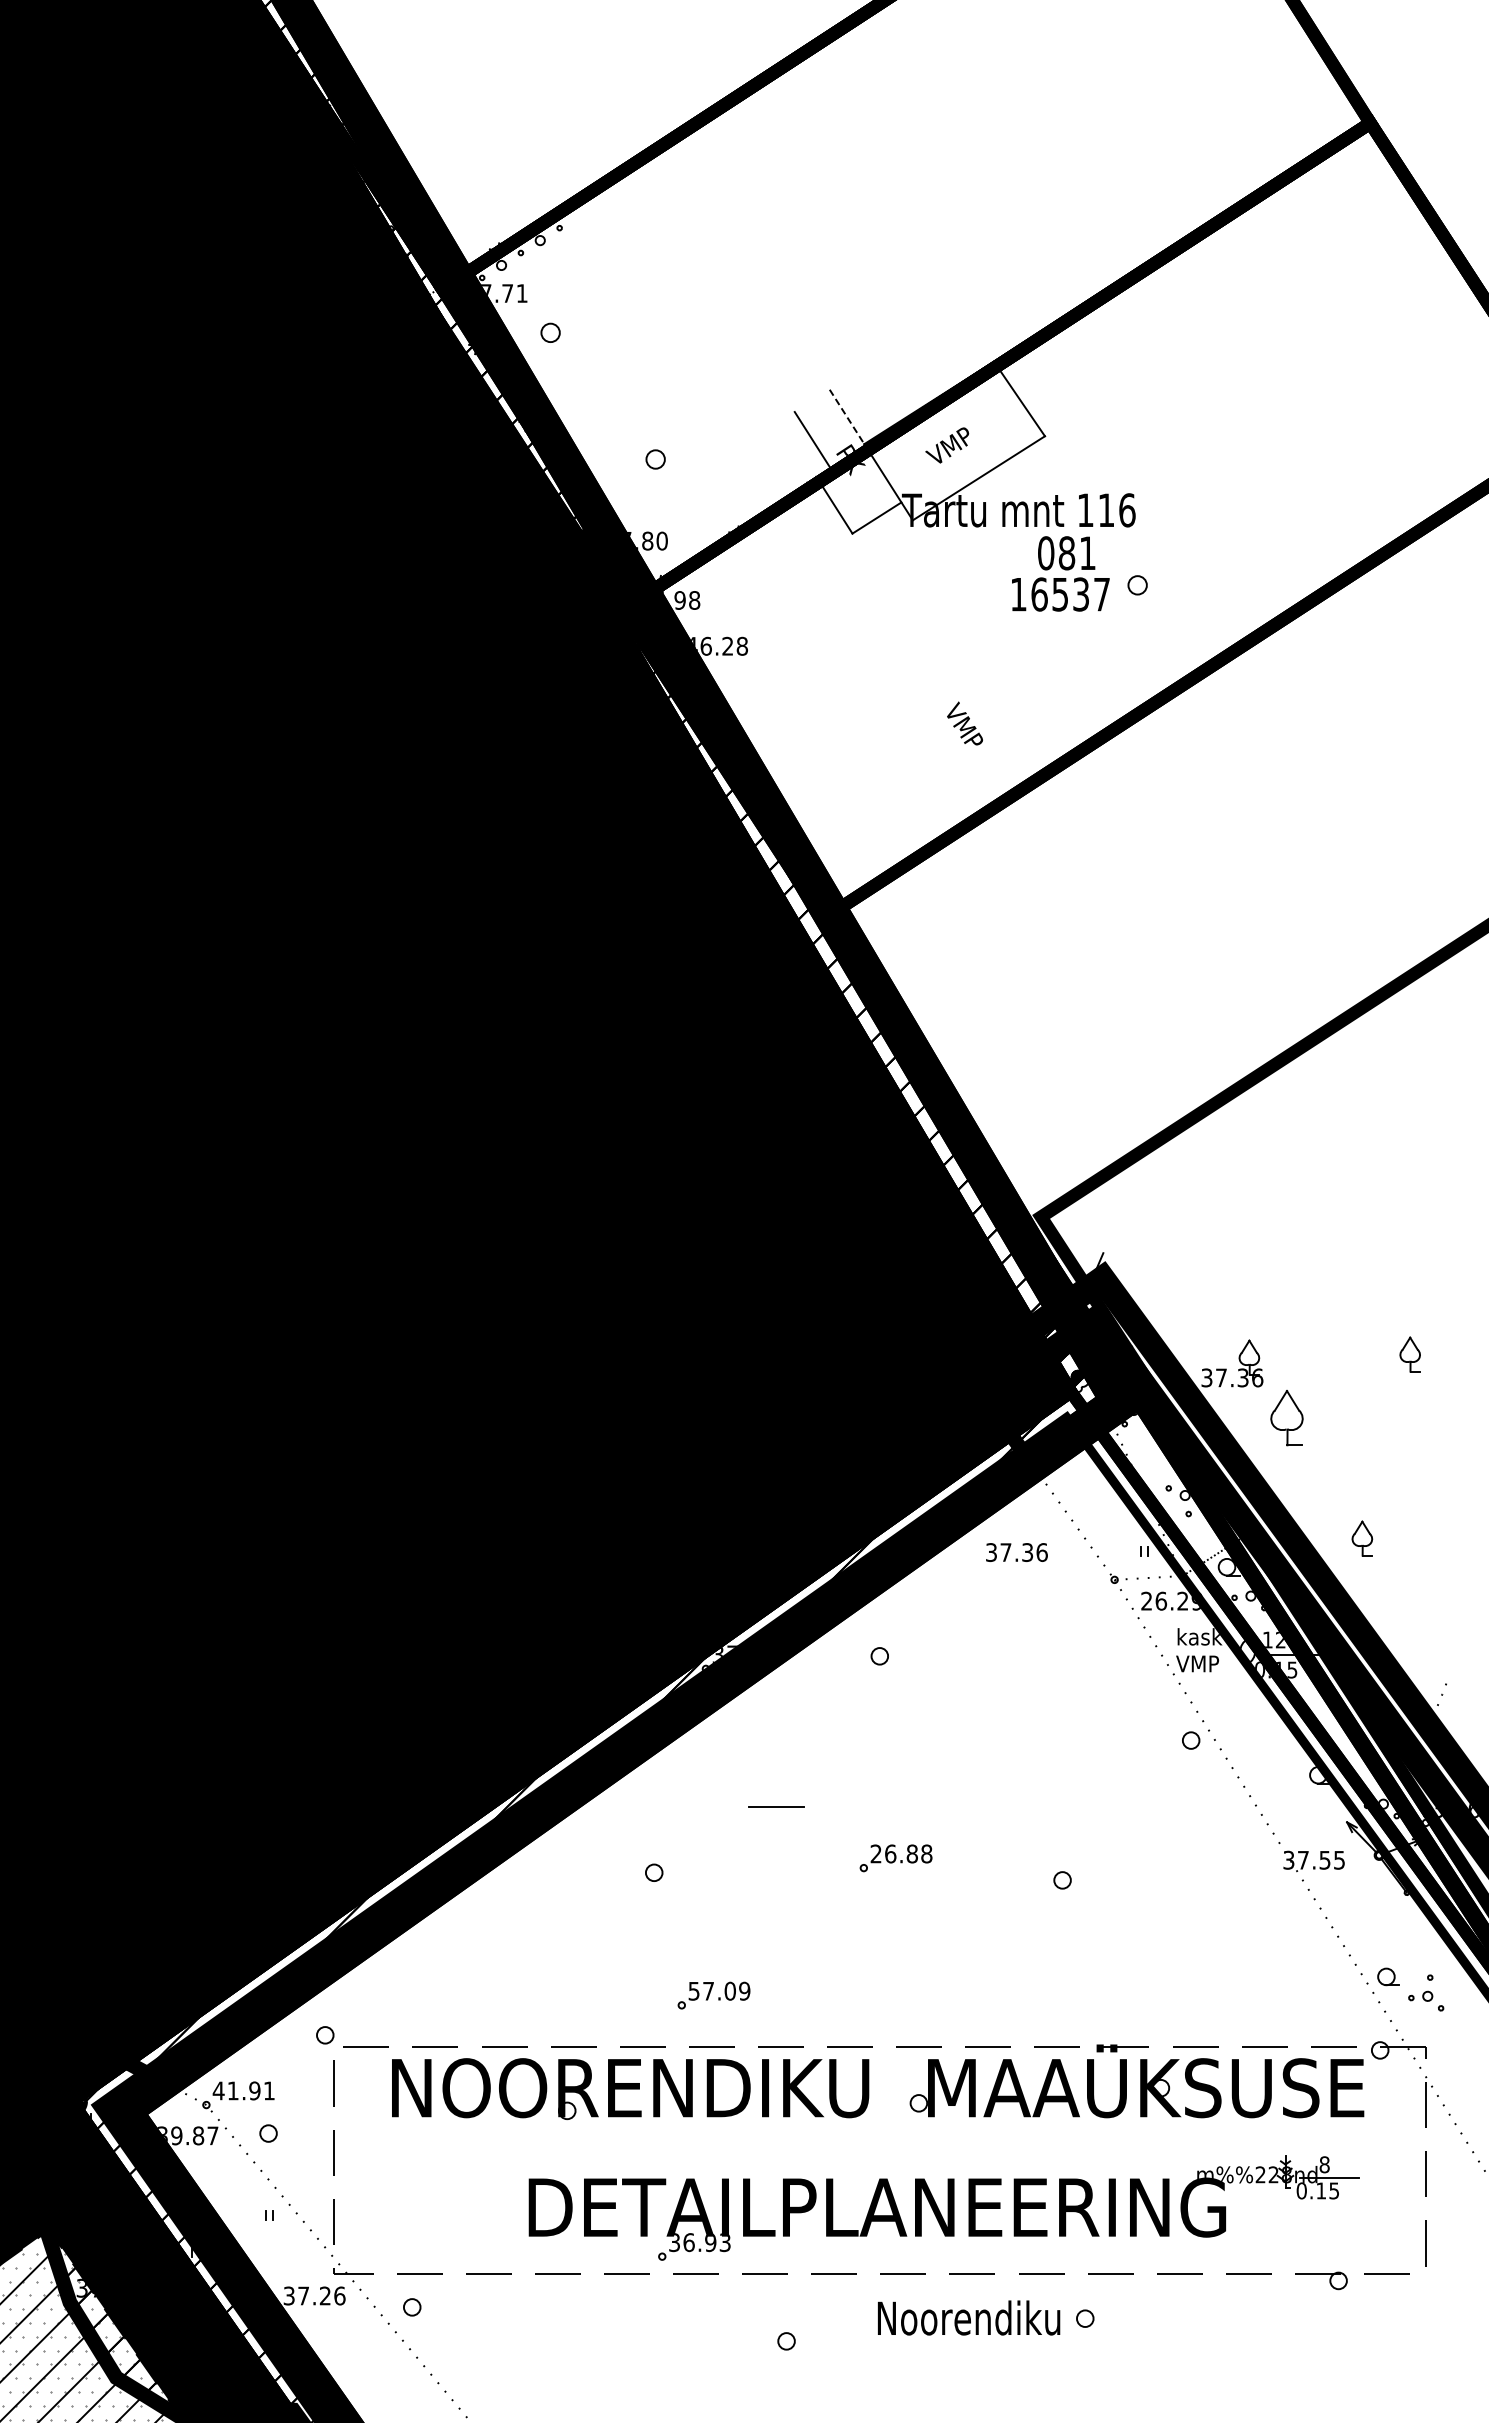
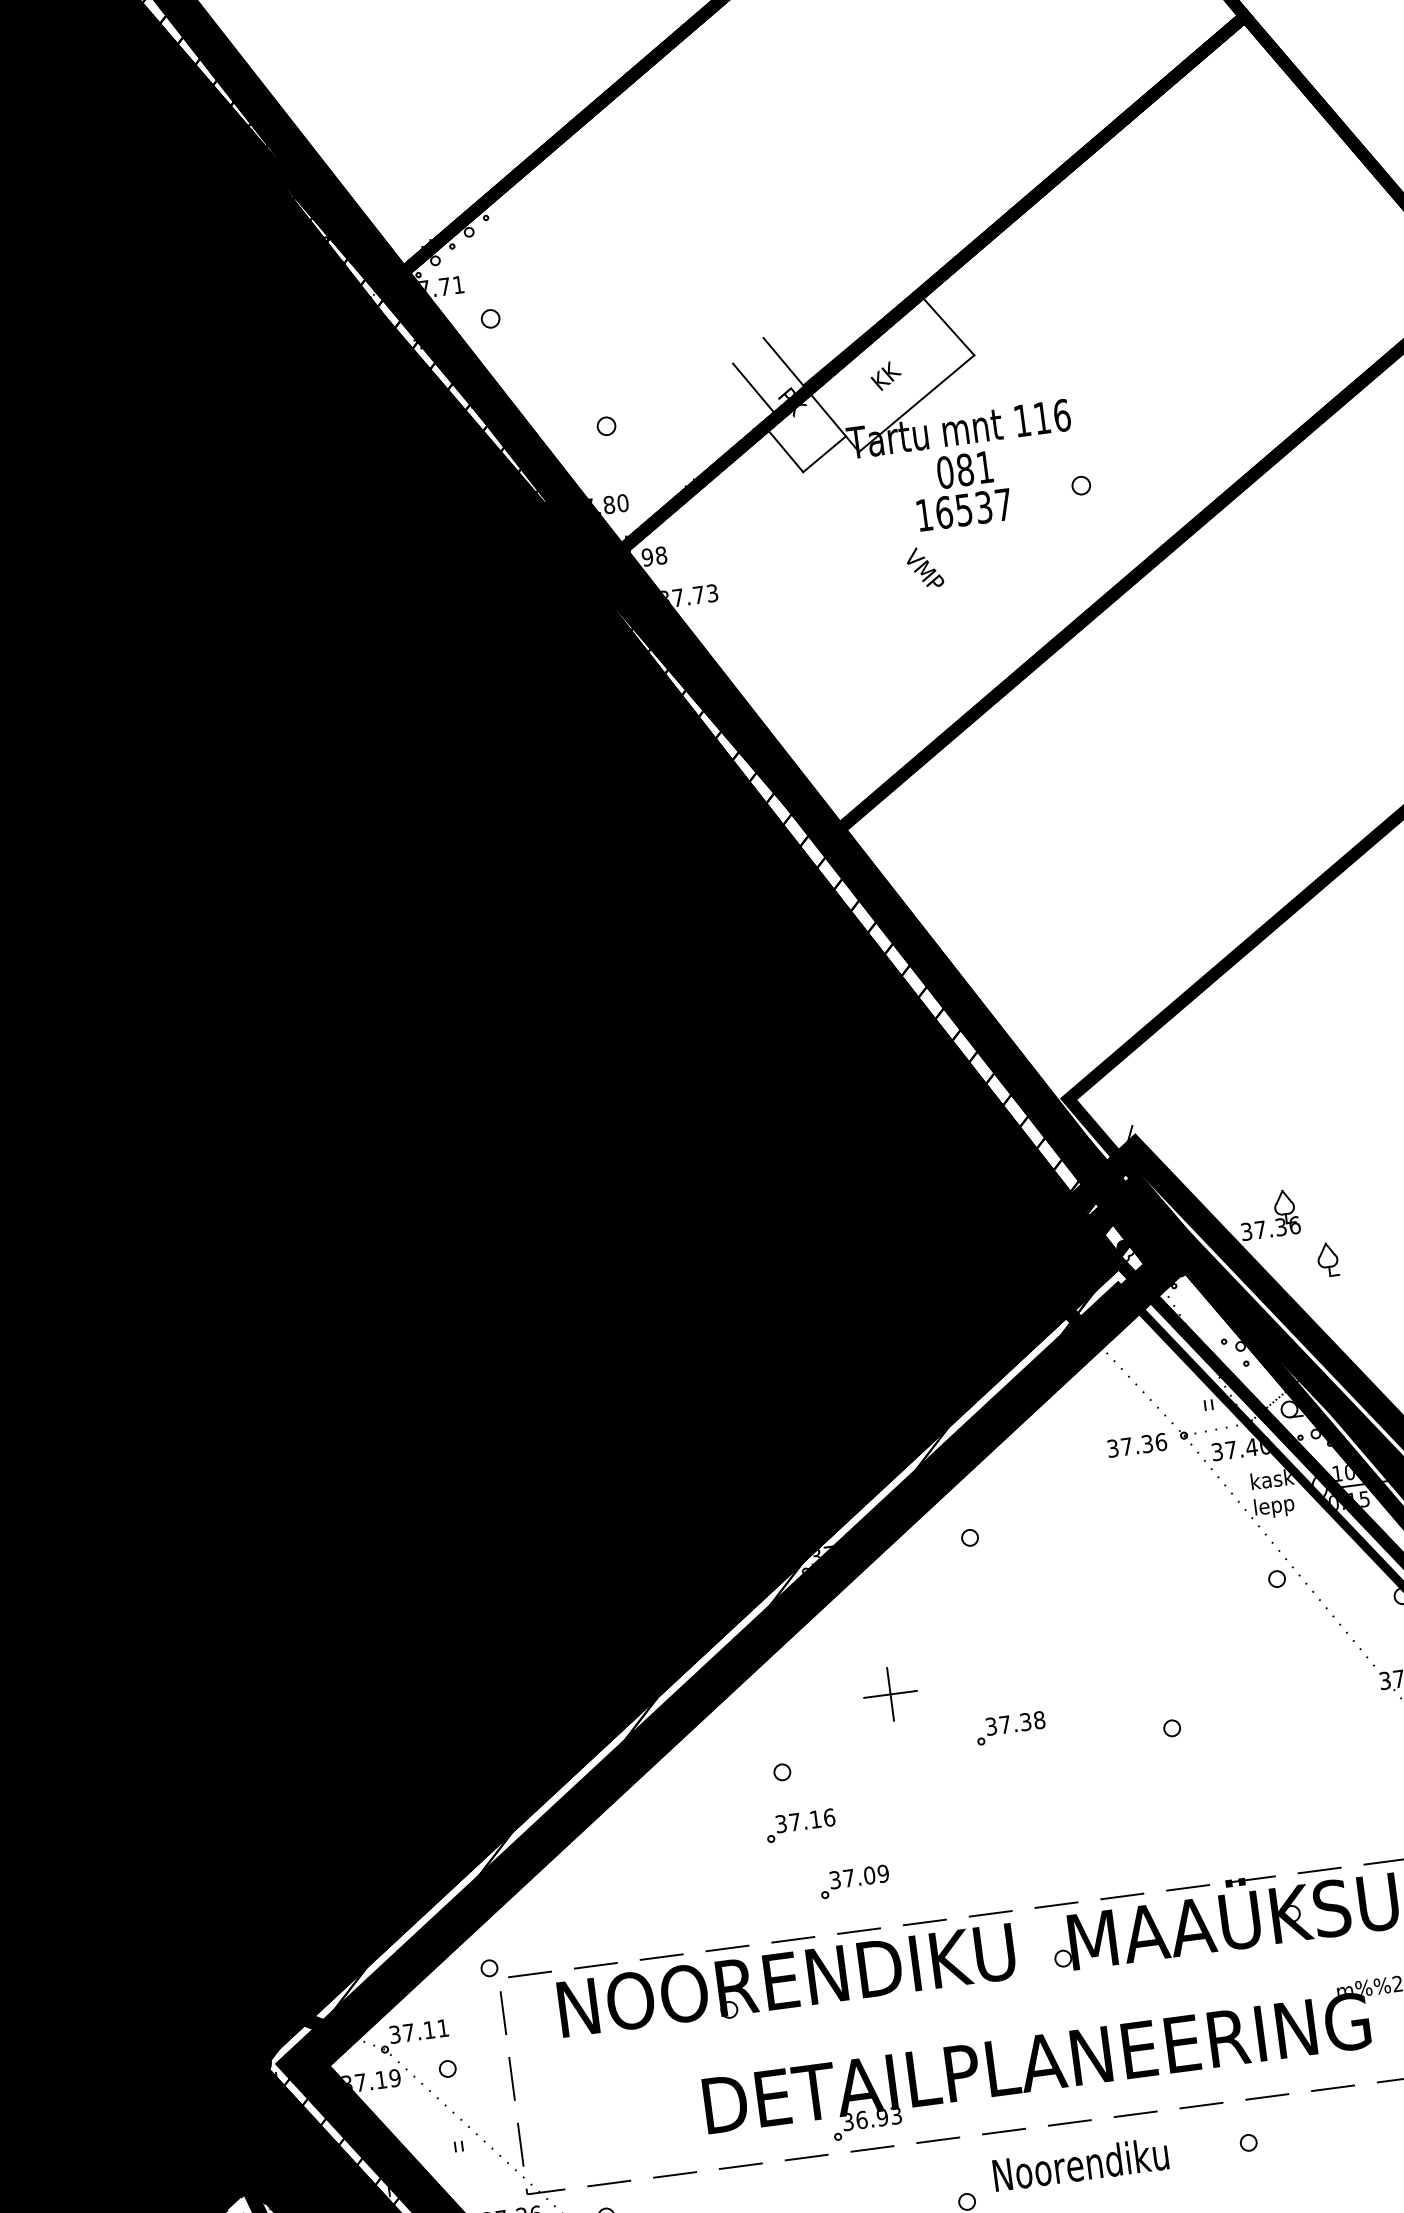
line: (847, 417) -> (783, 362), dashed -> solid
text: (947, 445) -> (882, 376), VMP -> KK
text: (1060, 573) -> (961, 489), moved
text: (718, 645) -> (689, 595), 46.28 -> 37.73
text: (964, 723) -> (924, 567), moved
part: (1286, 1417) -> (1327, 1259), size x0.62
text: (1016, 1552) -> (1136, 1445), moved
text: (1171, 1600) -> (1240, 1448), 26.29 -> 37.40
text: (1280, 1639) -> (1349, 1471), 12 -> 10
text: (1197, 1665) -> (1273, 1506), VMP -> lepp
line: (776, 1806) -> (890, 1693), added
text: (893, 1853) -> (1007, 1723), 26.88 -> 37.38
part: (665, 1930) -> (800, 1825), added
text: (694, 1990) -> (835, 1879), 57.09 -> 37.09
text: (236, 2090) -> (411, 2031), 41.91 -> 37.11
text: (194, 2135) -> (377, 2080), 39.87 -> 37.19
text: (969, 2317) -> (1081, 2163), moved

